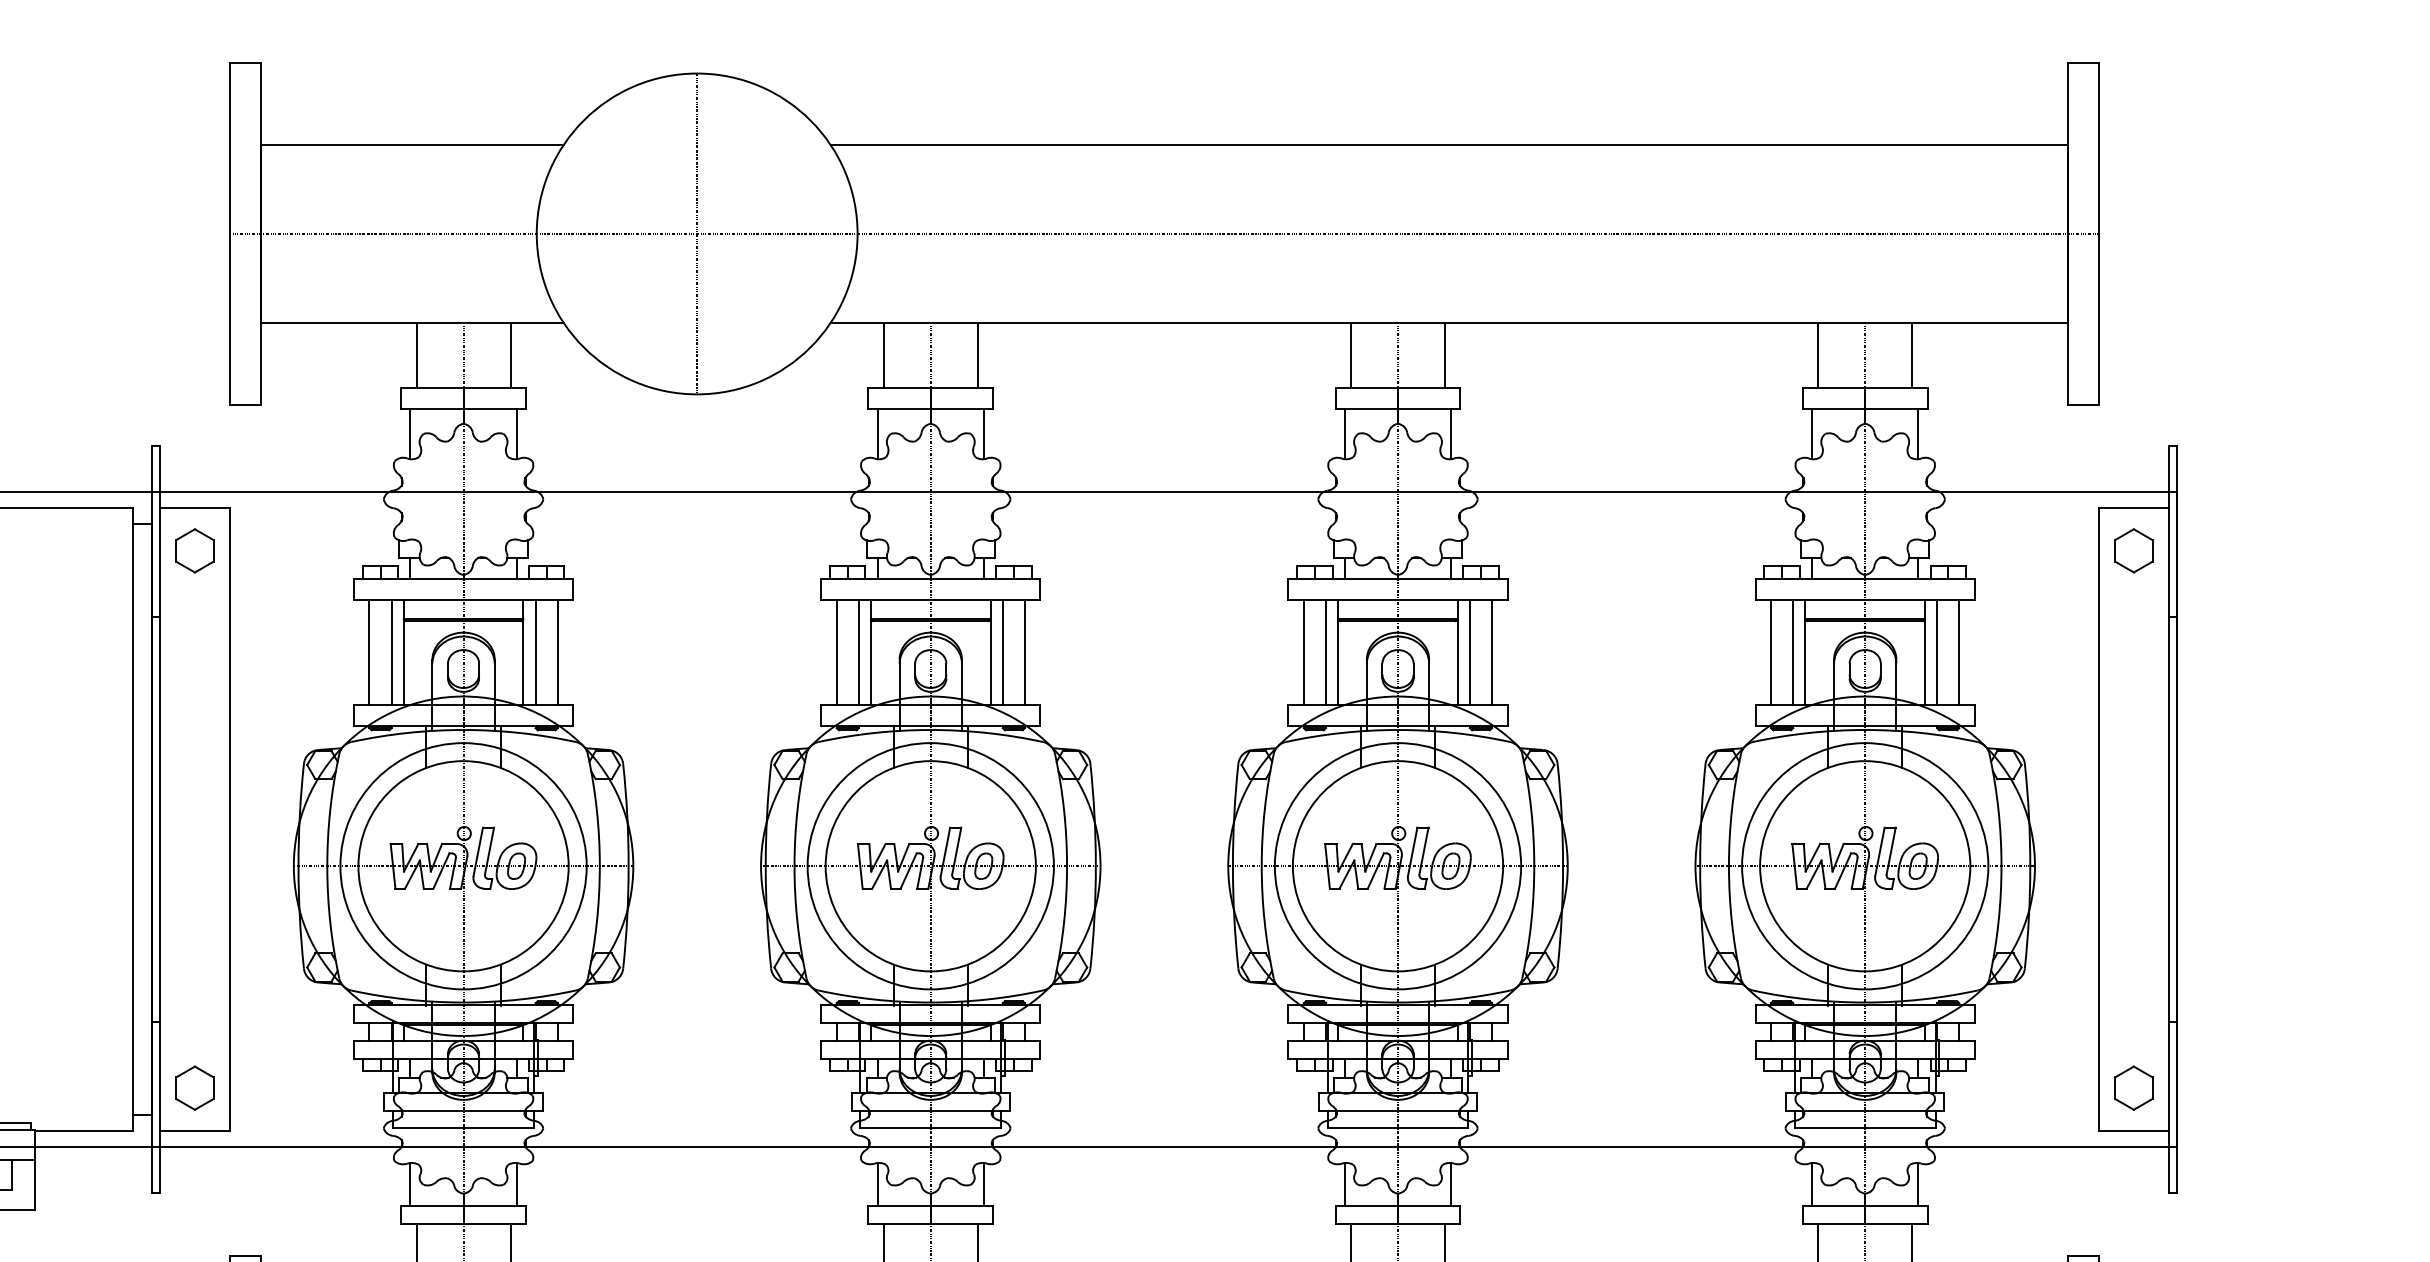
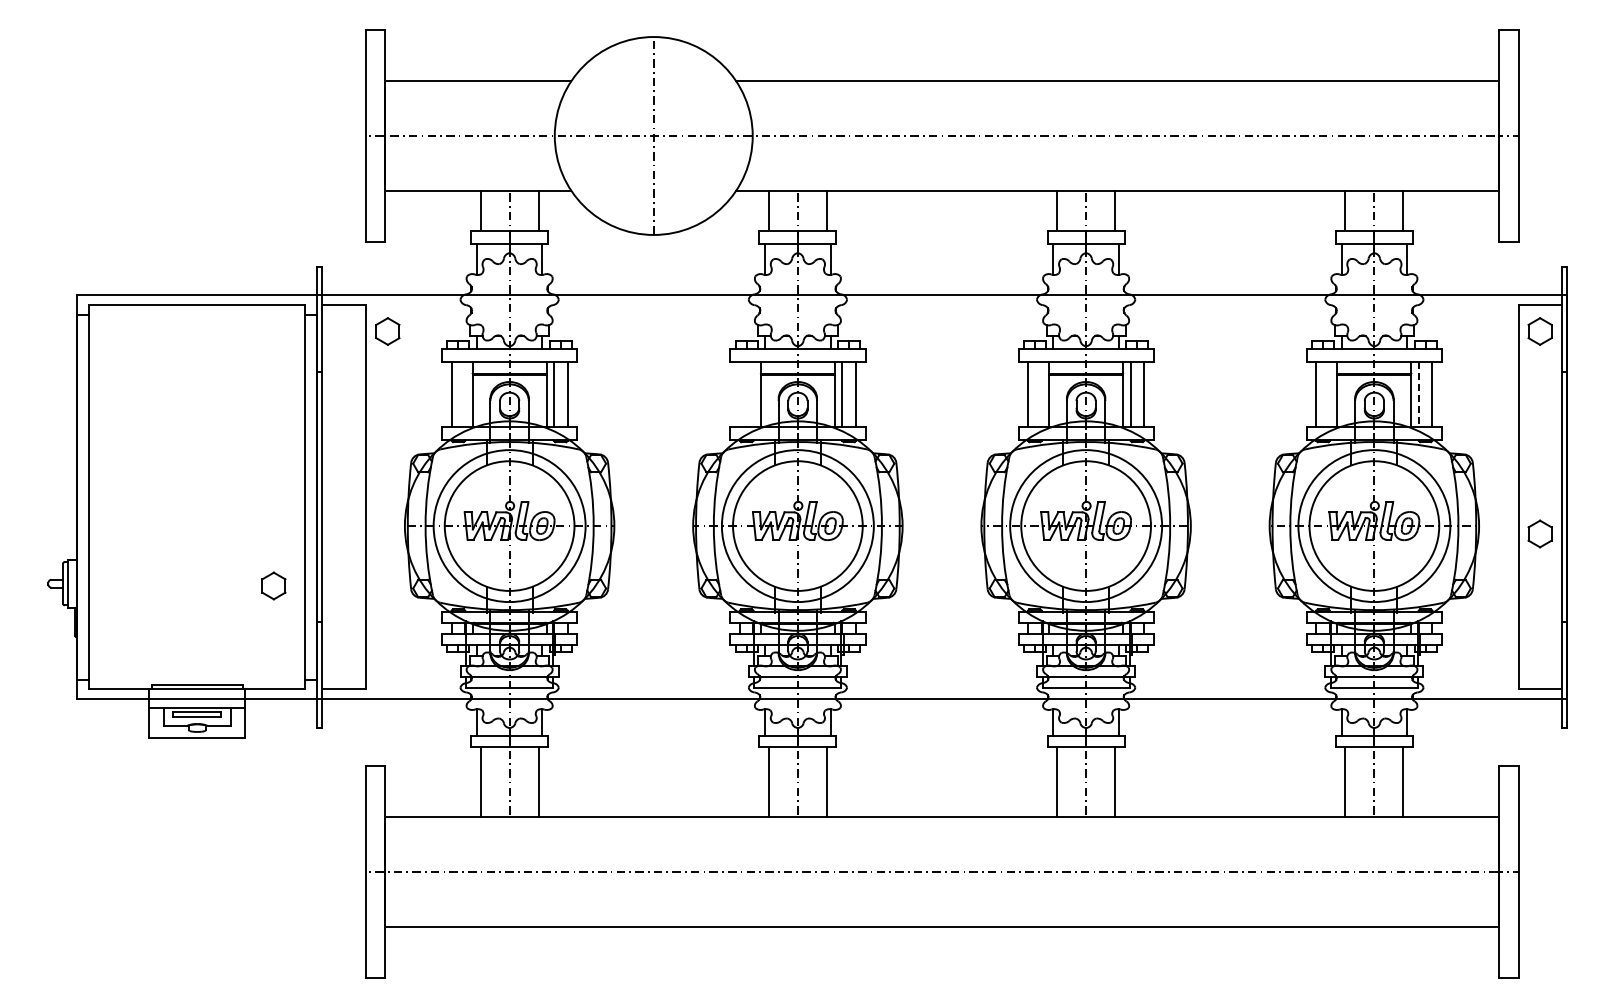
part: (194, 550) -> (387, 331), moved
line: (392, 651) -> (465, 393), removed
line: (836, 651) -> (739, 393), removed
line: (858, 651) -> (753, 393), removed
line: (1325, 651) -> (1041, 393), removed
line: (1792, 651) -> (1329, 393), removed
line: (1936, 652) -> (1418, 394), solid -> dashed
part: (194, 1087) -> (273, 585), moved
part: (2132, 1087) -> (1539, 533), moved

